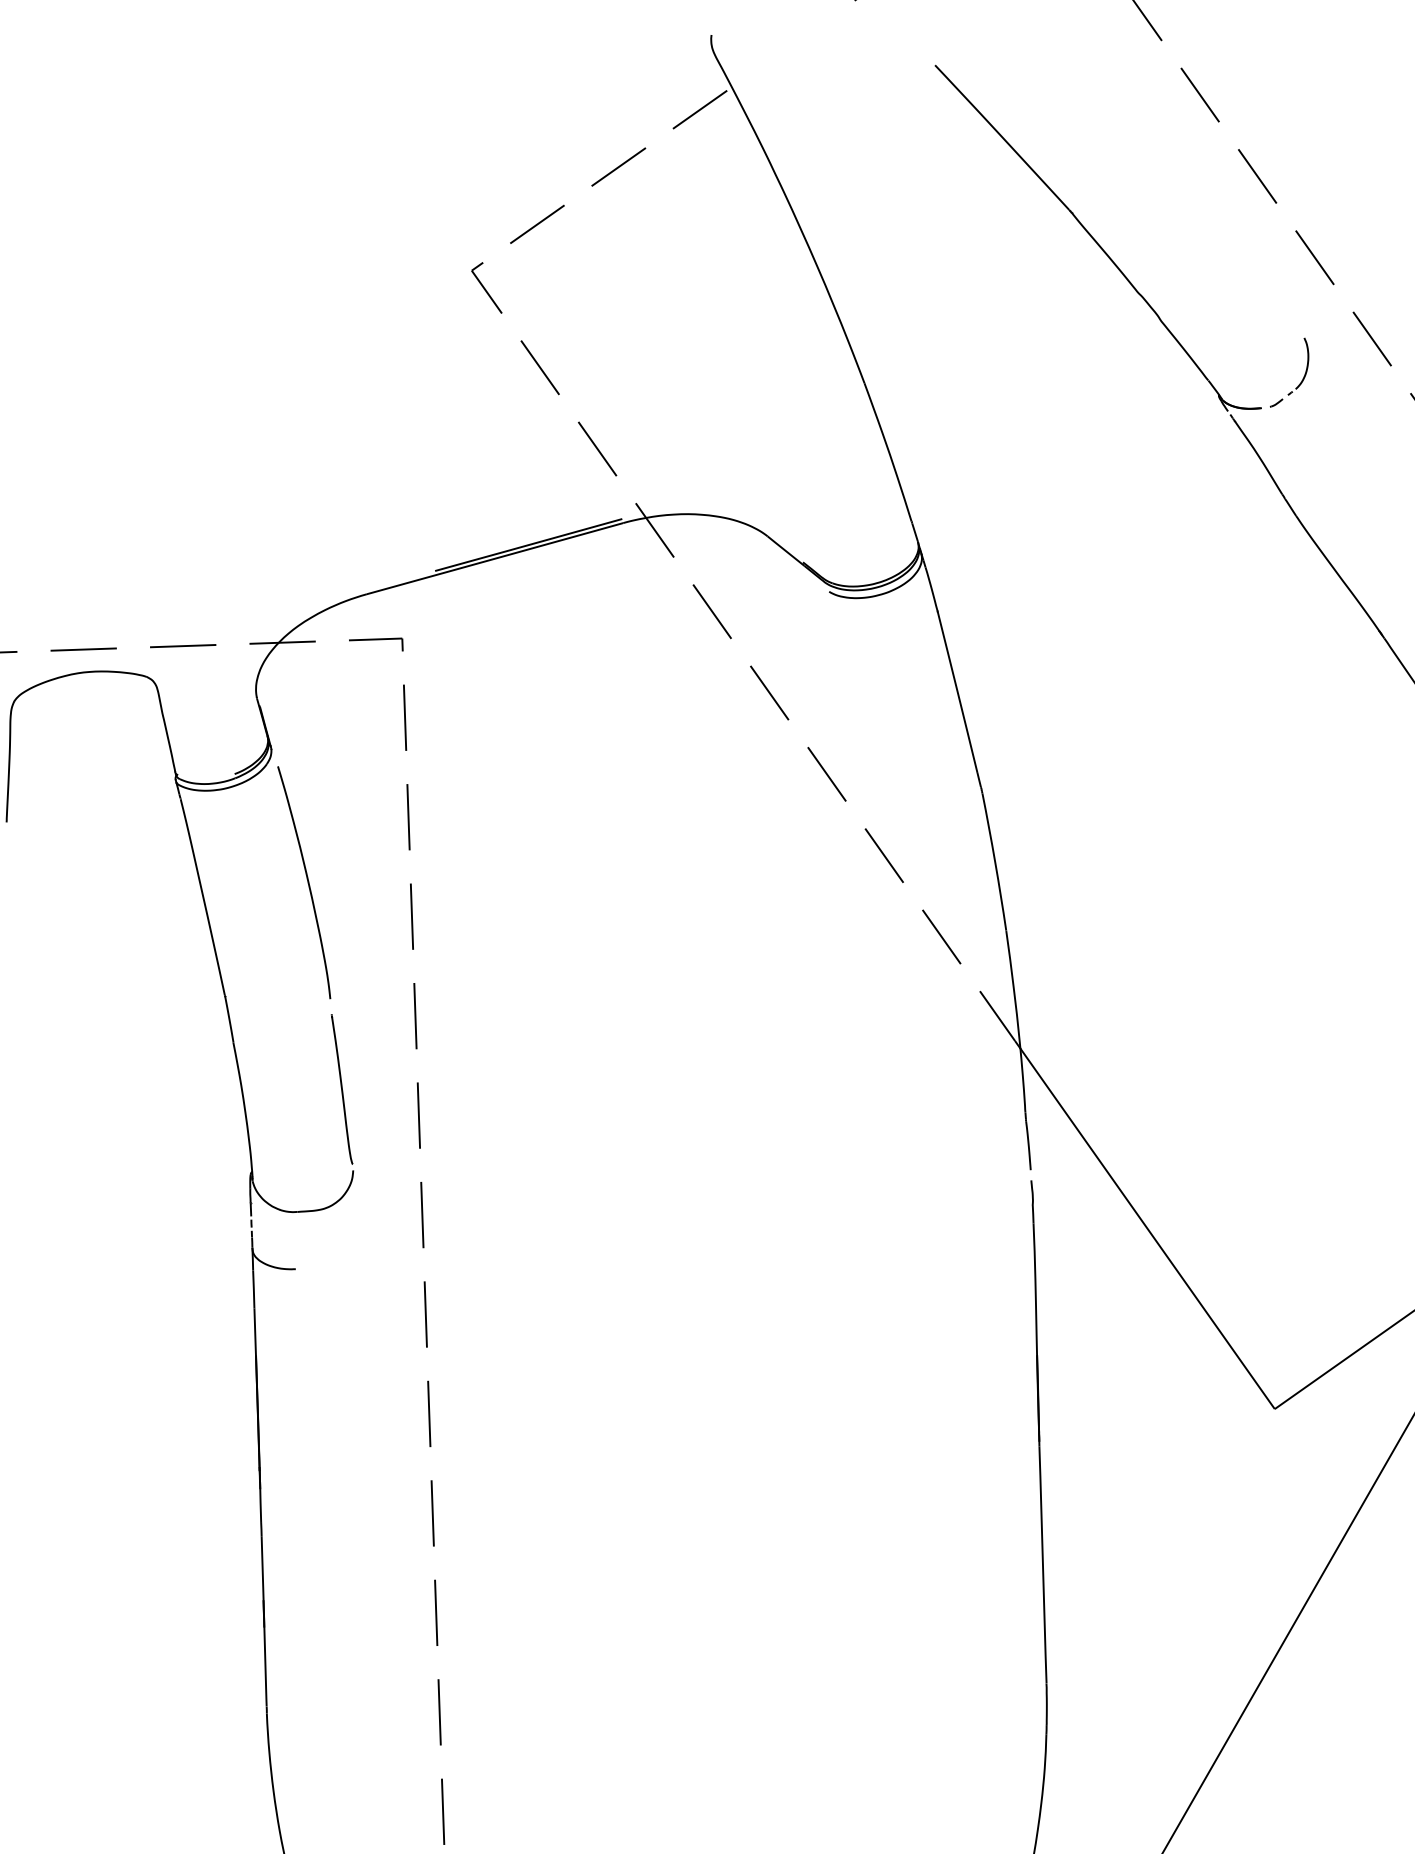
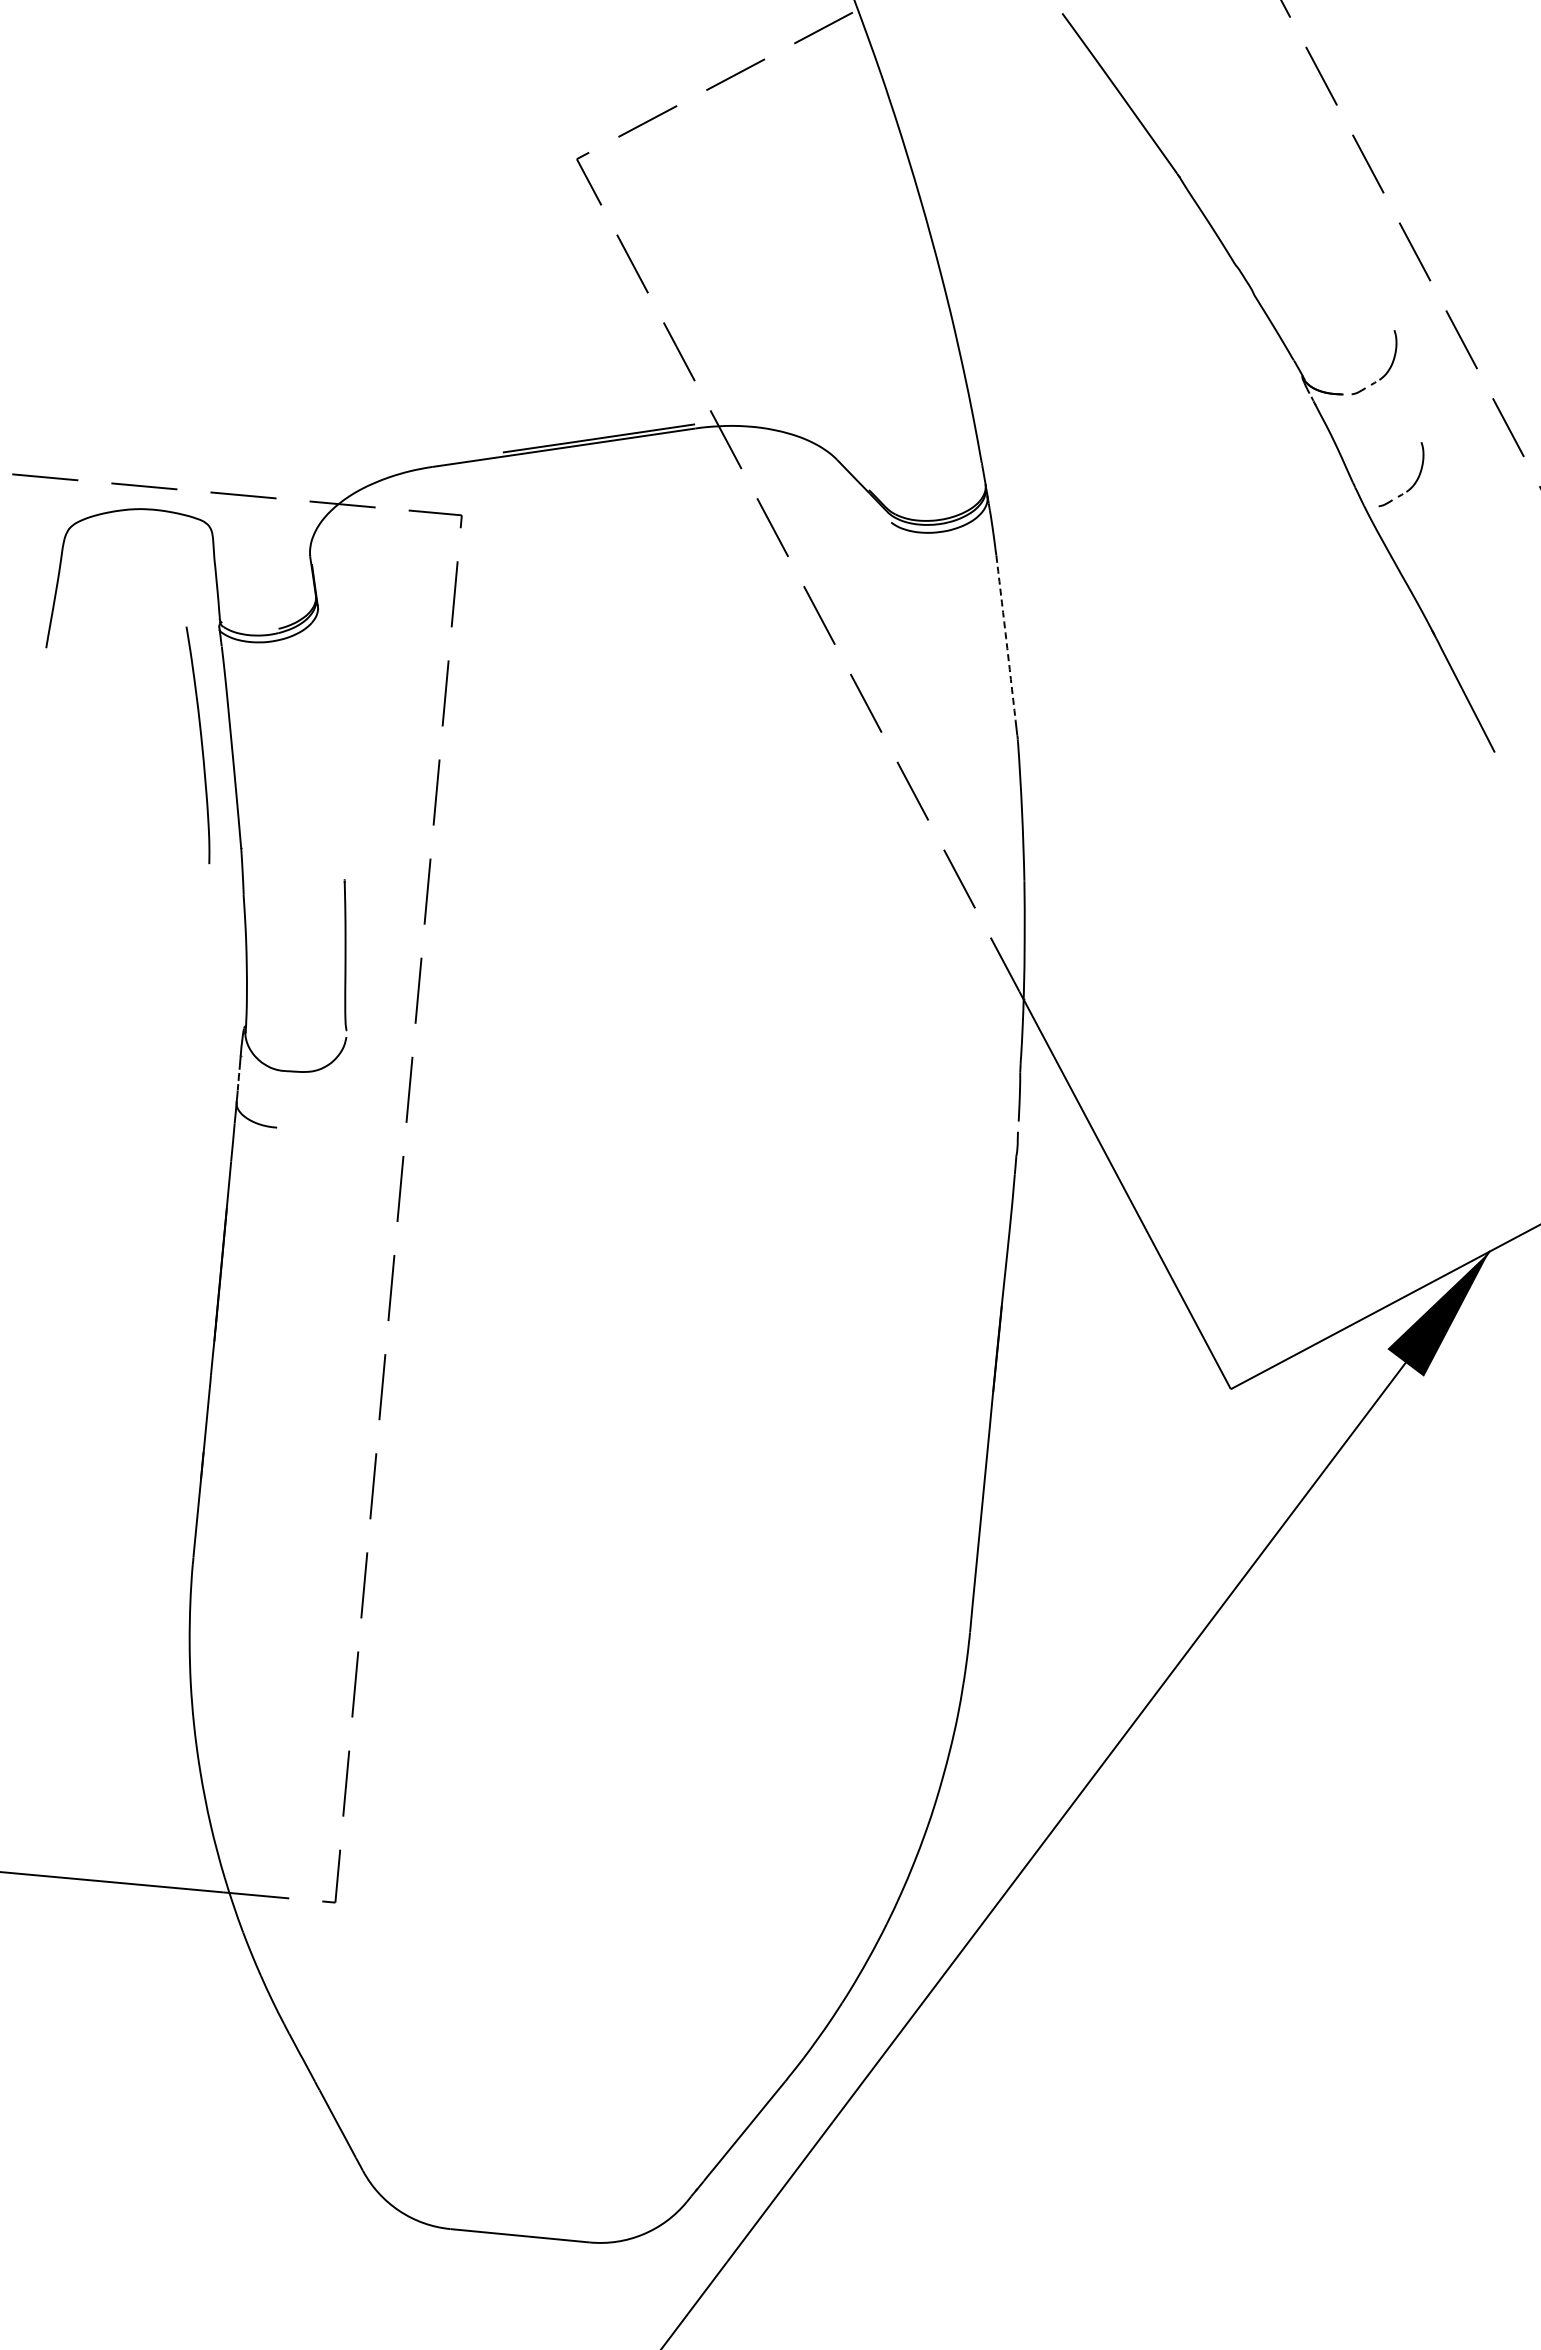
part: (1342, 487) -> (1413, 483), added
line: (958, 692) -> (1006, 638), solid -> dashed
curve: (307, 882) -> (201, 745), moved

